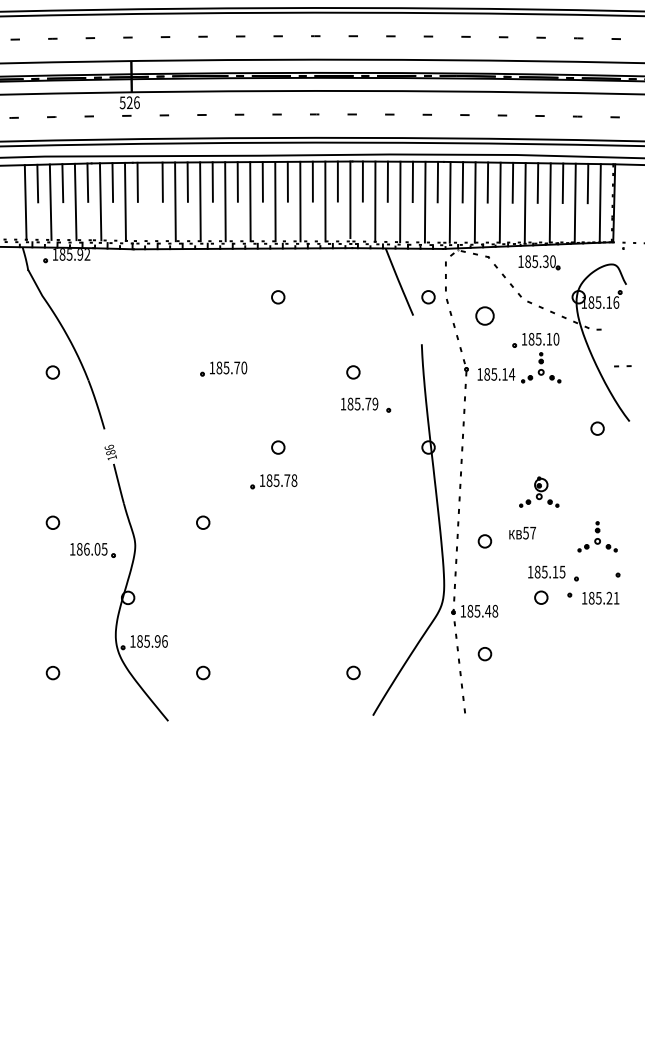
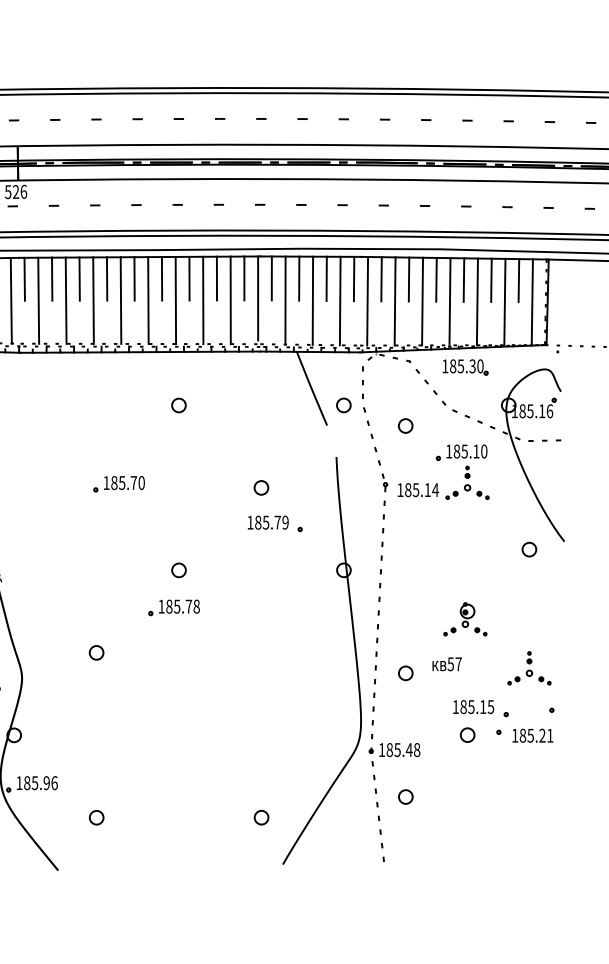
line: (150, 201) -> (38, 300), added
part: (484, 315) -> (405, 425), size x0.71
part: (622, 366) -> (551, 440), moved

